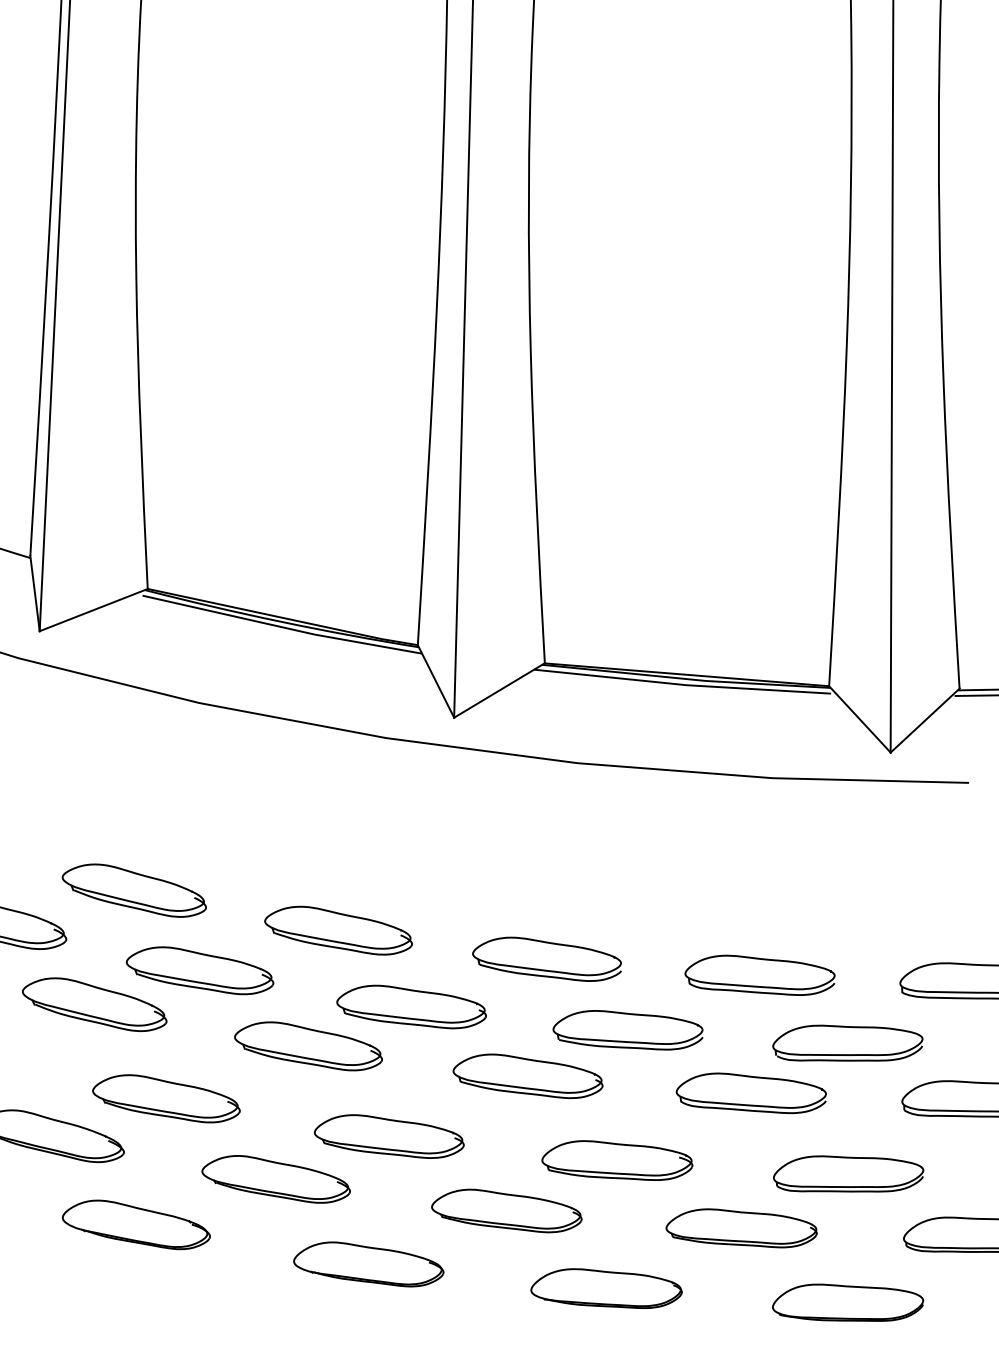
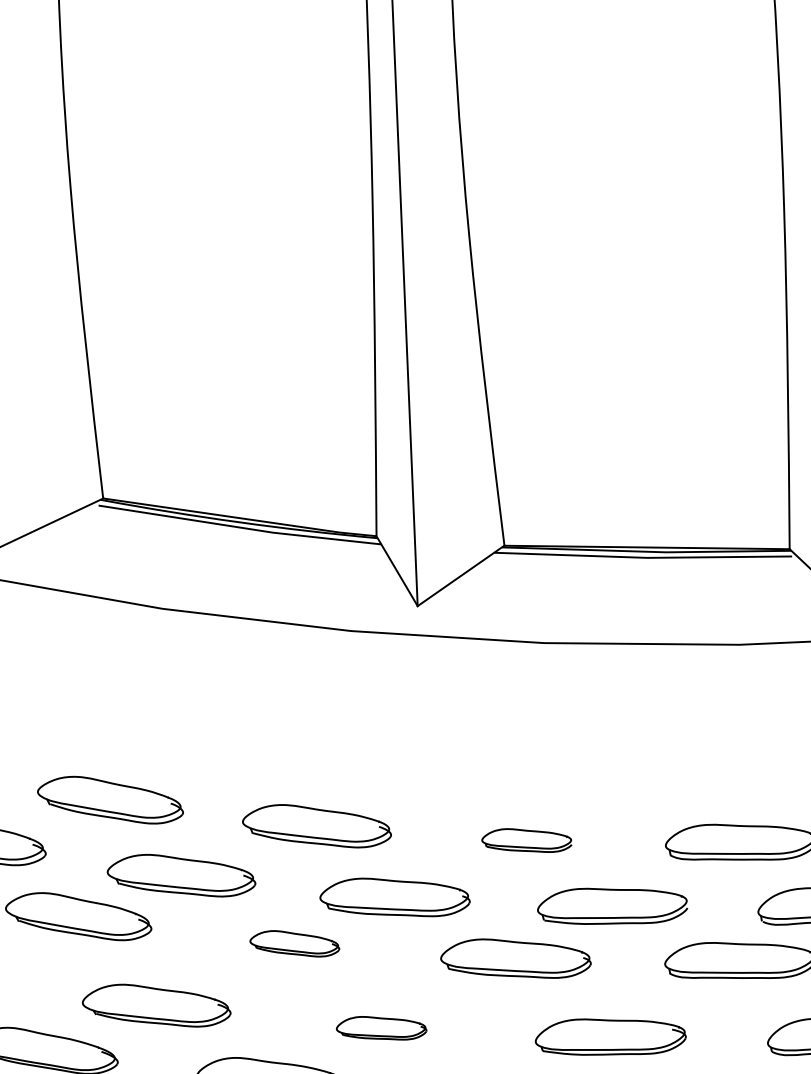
part: (546, 958) -> (526, 840), size x0.6
part: (308, 1046) -> (294, 944), size x0.6
part: (389, 1136) -> (381, 1028), size x0.6

